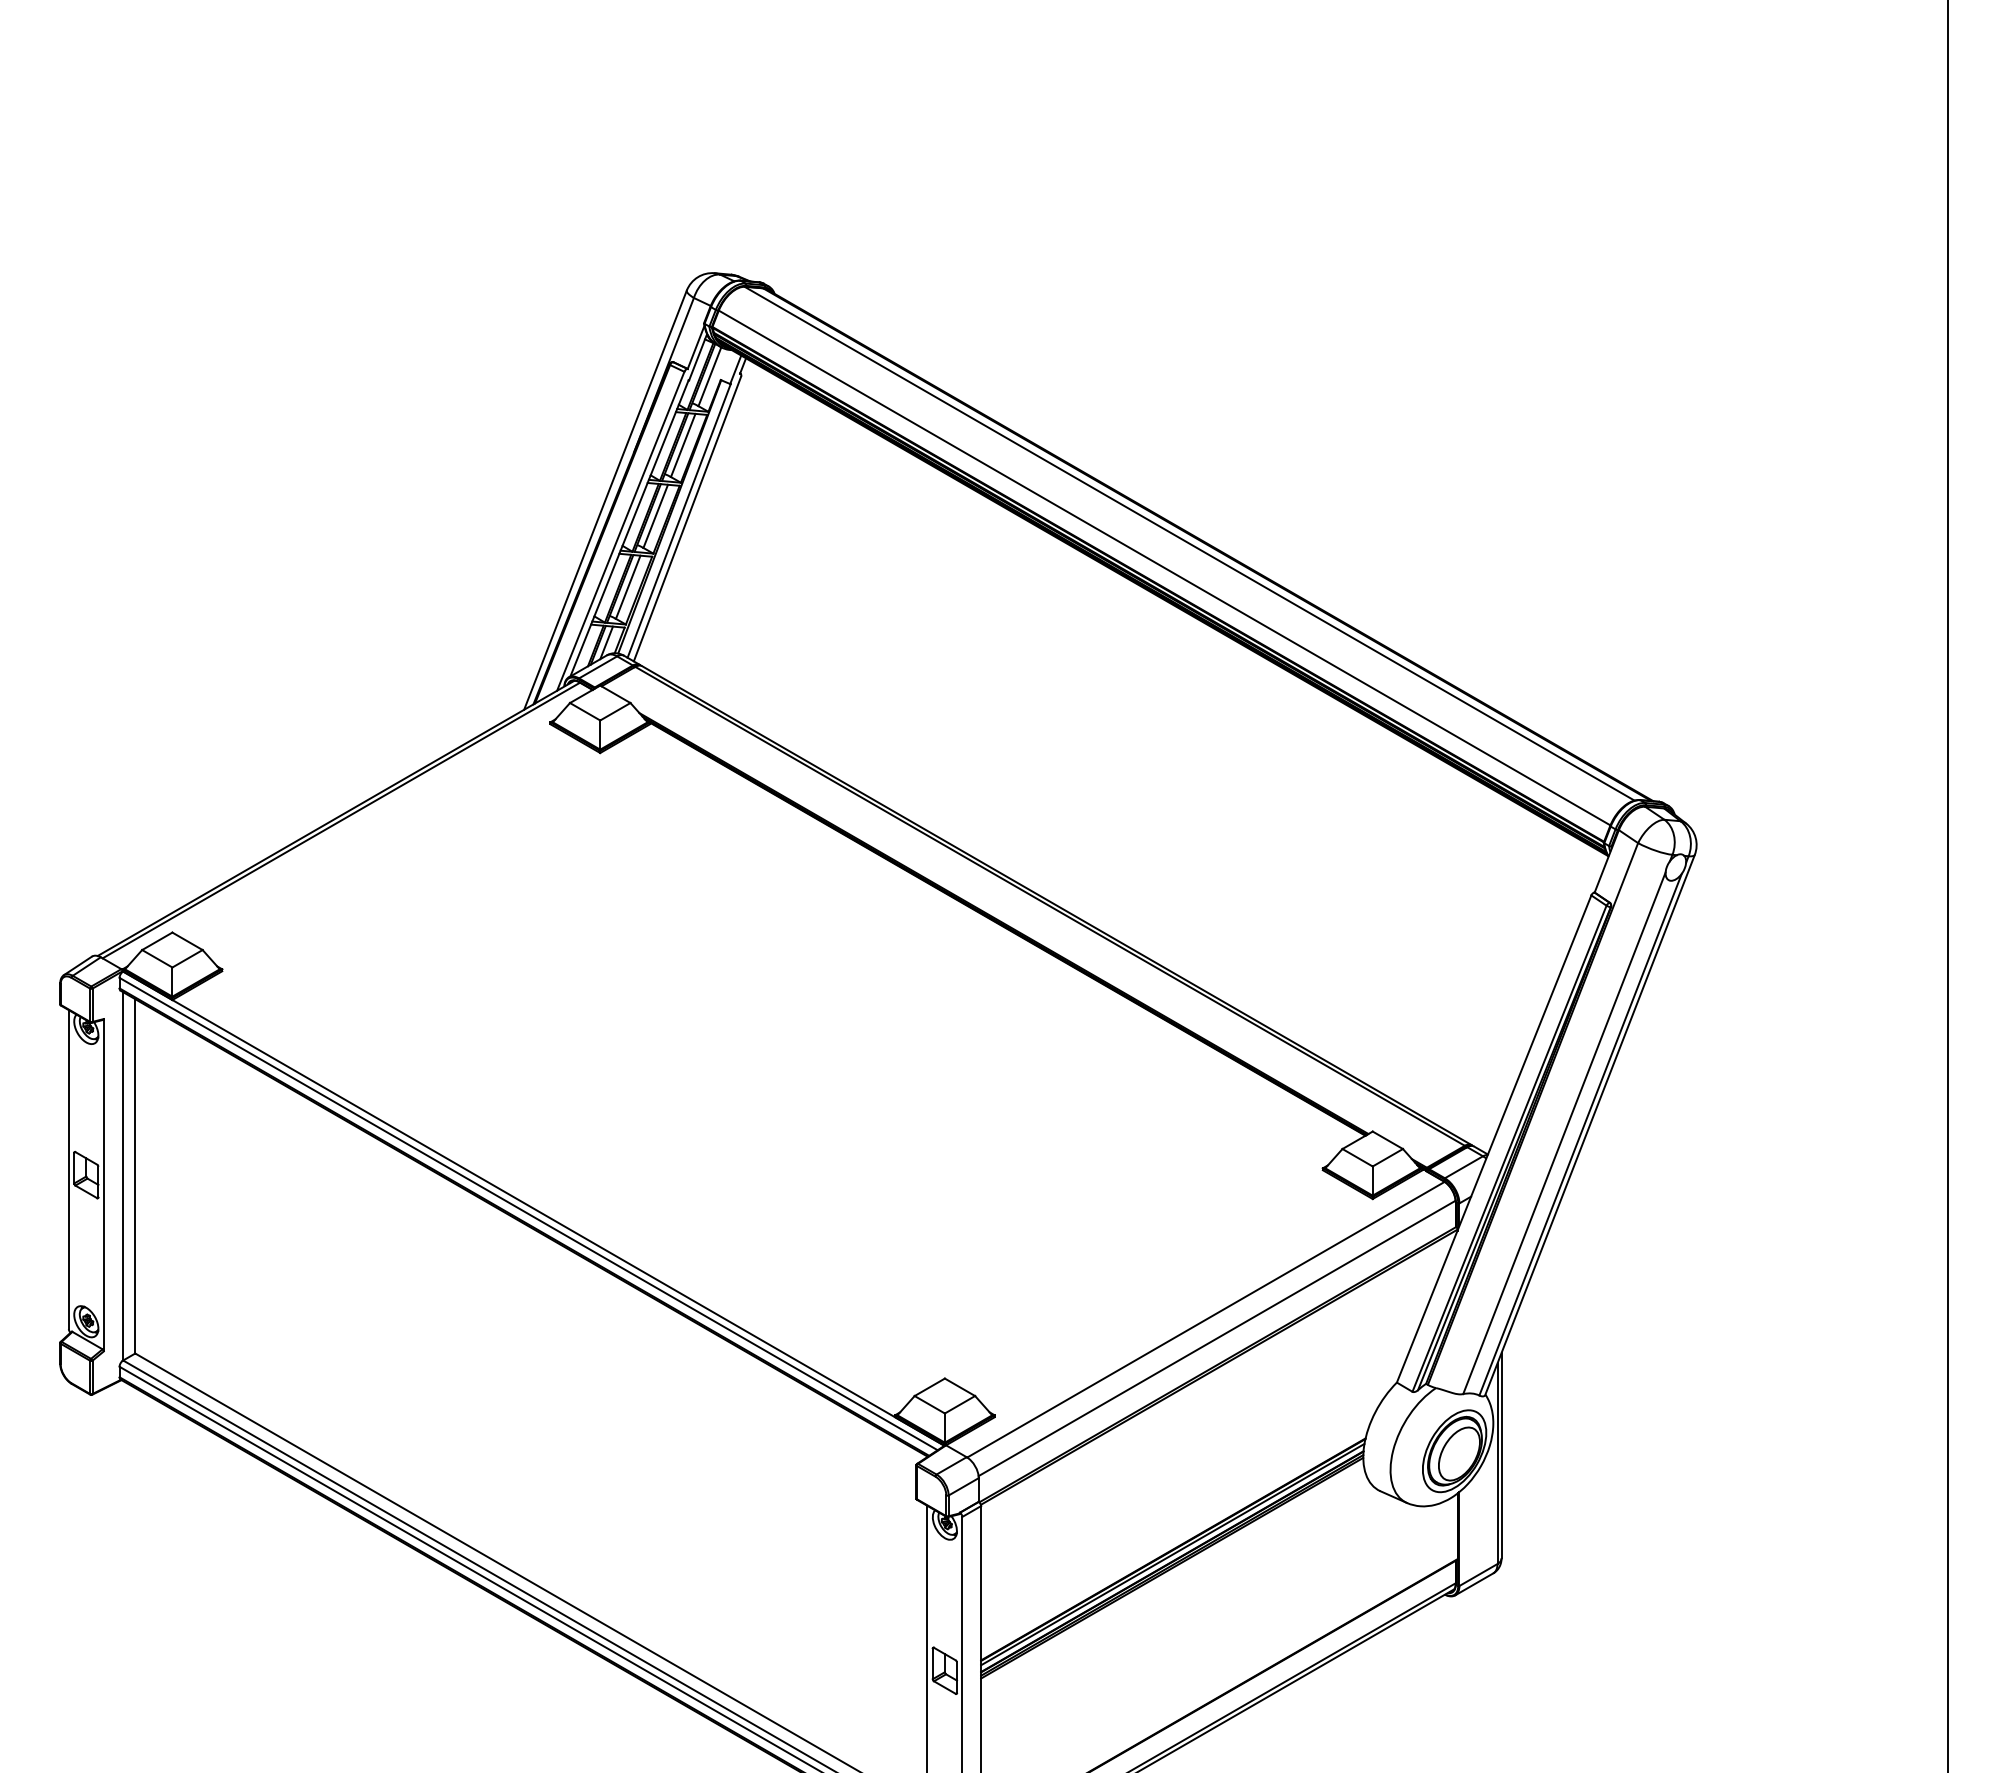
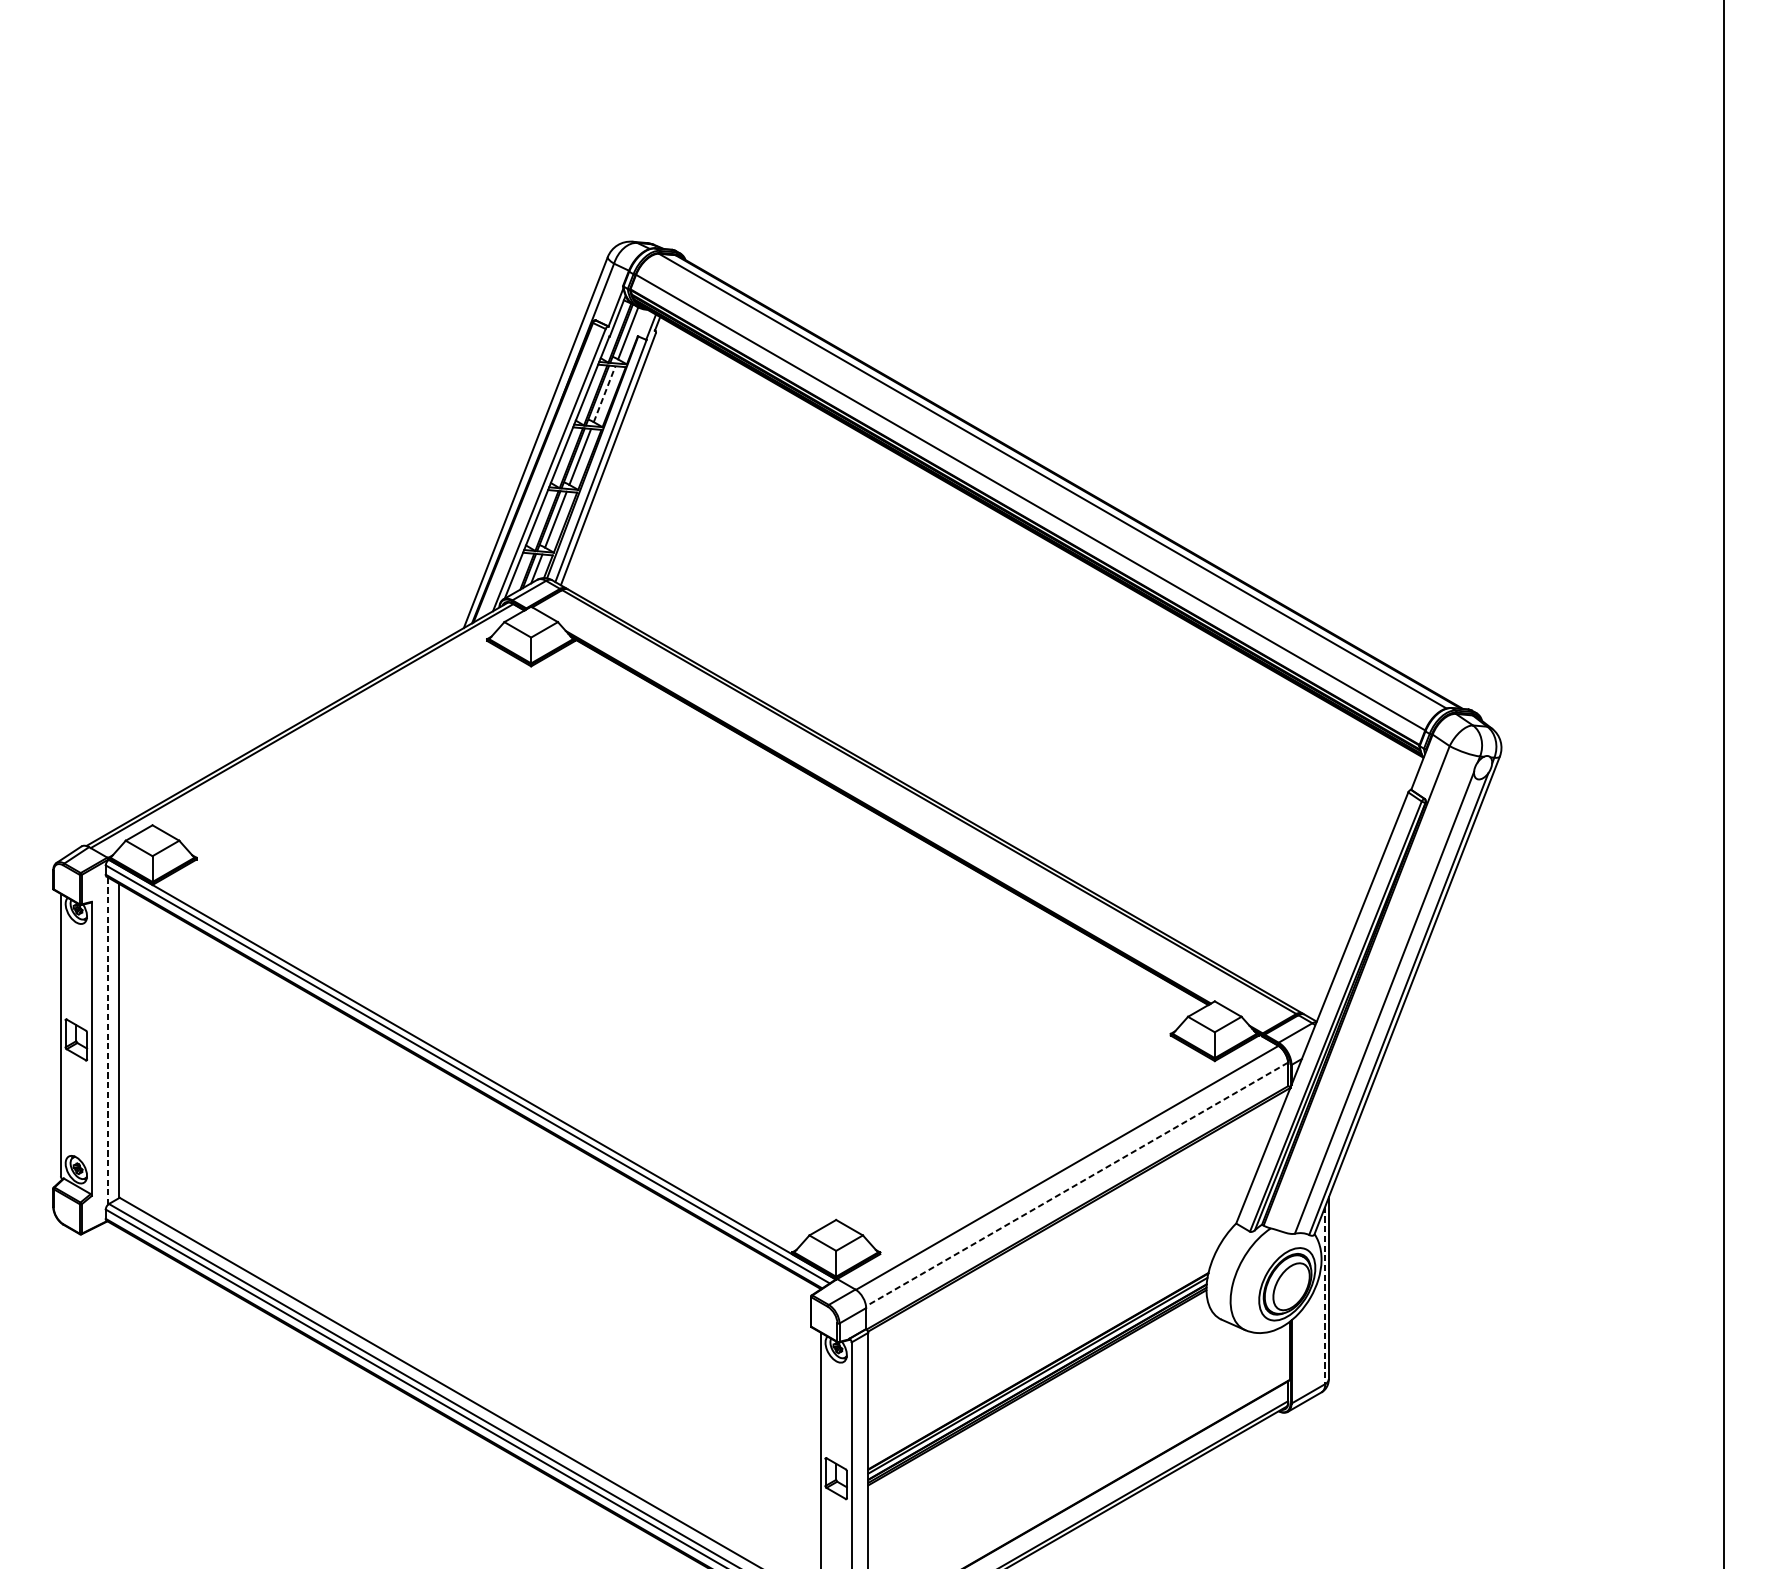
line: (683, 445) -> (604, 394), solid -> dashed
line: (122, 1176) -> (108, 1041), solid -> dashed
line: (1216, 1338) -> (1076, 1184), solid -> dashed
line: (1497, 1464) -> (1325, 1296), solid -> dashed

